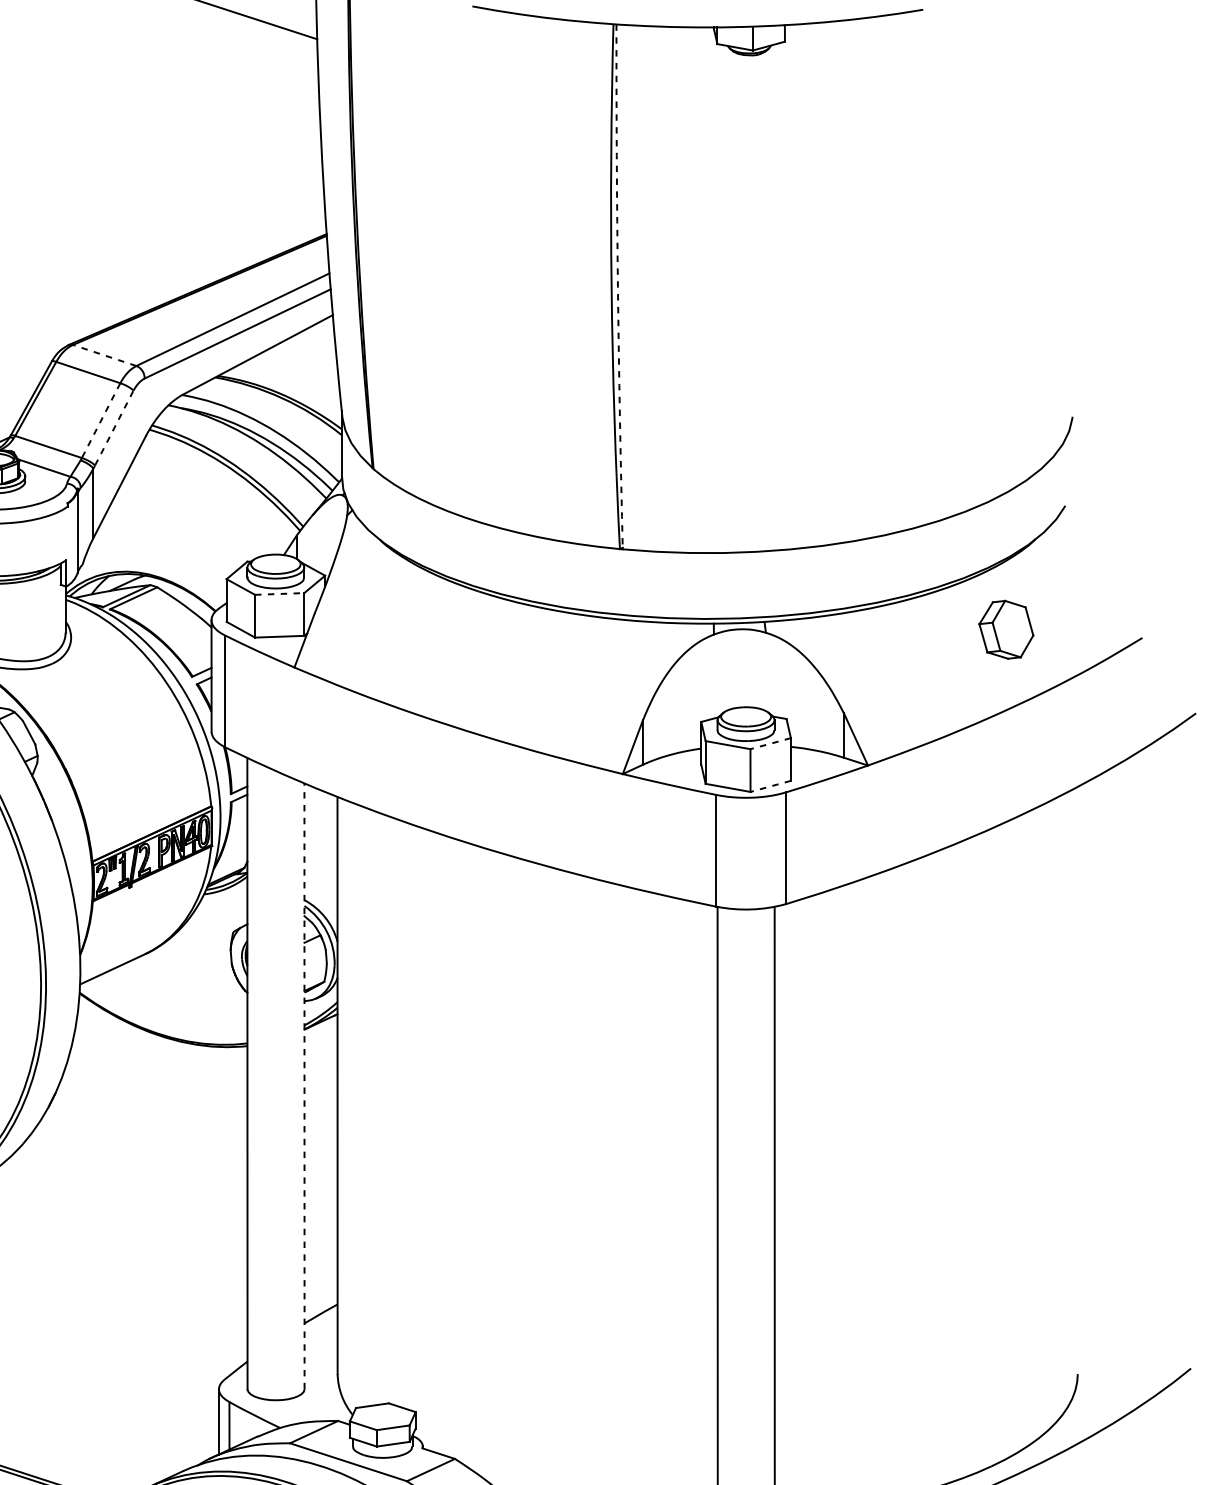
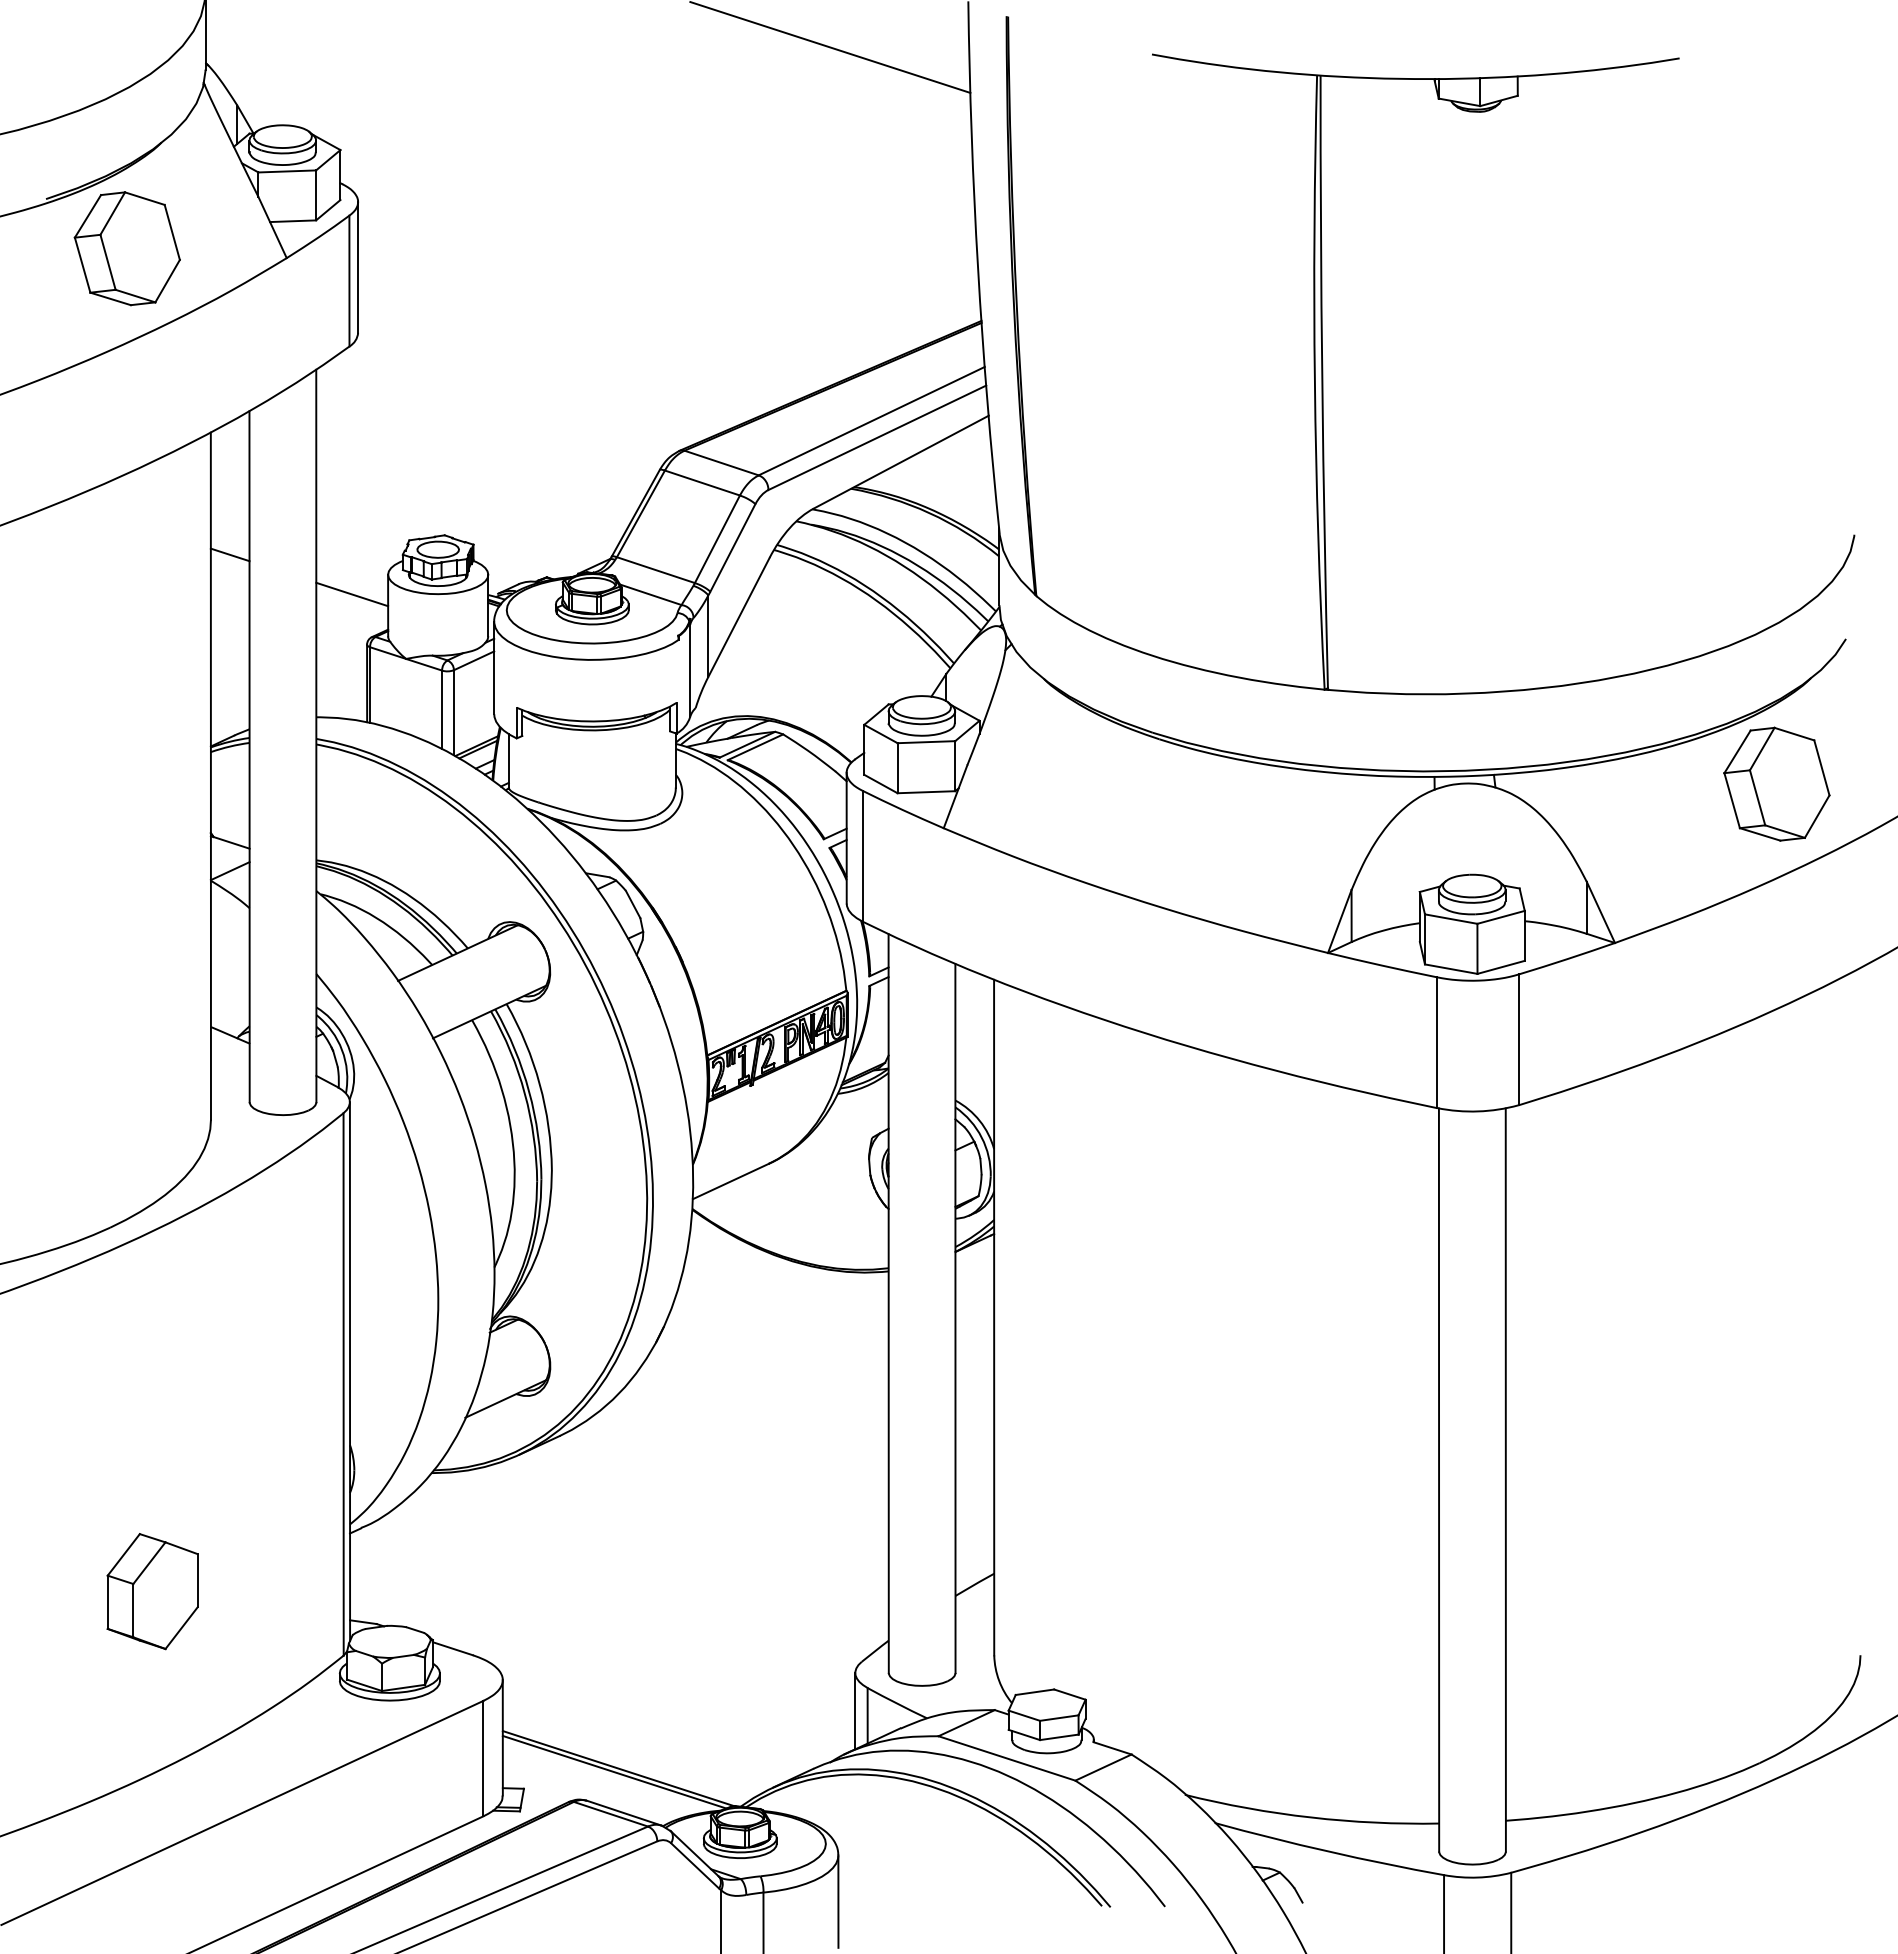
arc: (618, 286) -> (1322, 382), dashed -> solid
line: (104, 355) -> (721, 462), dashed -> solid
line: (101, 420) -> (717, 539), dashed -> solid
line: (114, 427) -> (733, 547), dashed -> solid
line: (279, 594) -> (926, 742), dashed -> solid
part: (1005, 629) -> (1776, 783), size x1.67
line: (771, 743) -> (1501, 917), dashed -> solid
line: (771, 786) -> (1501, 967), dashed -> solid
line: (304, 1086) -> (955, 1318), dashed -> solid

